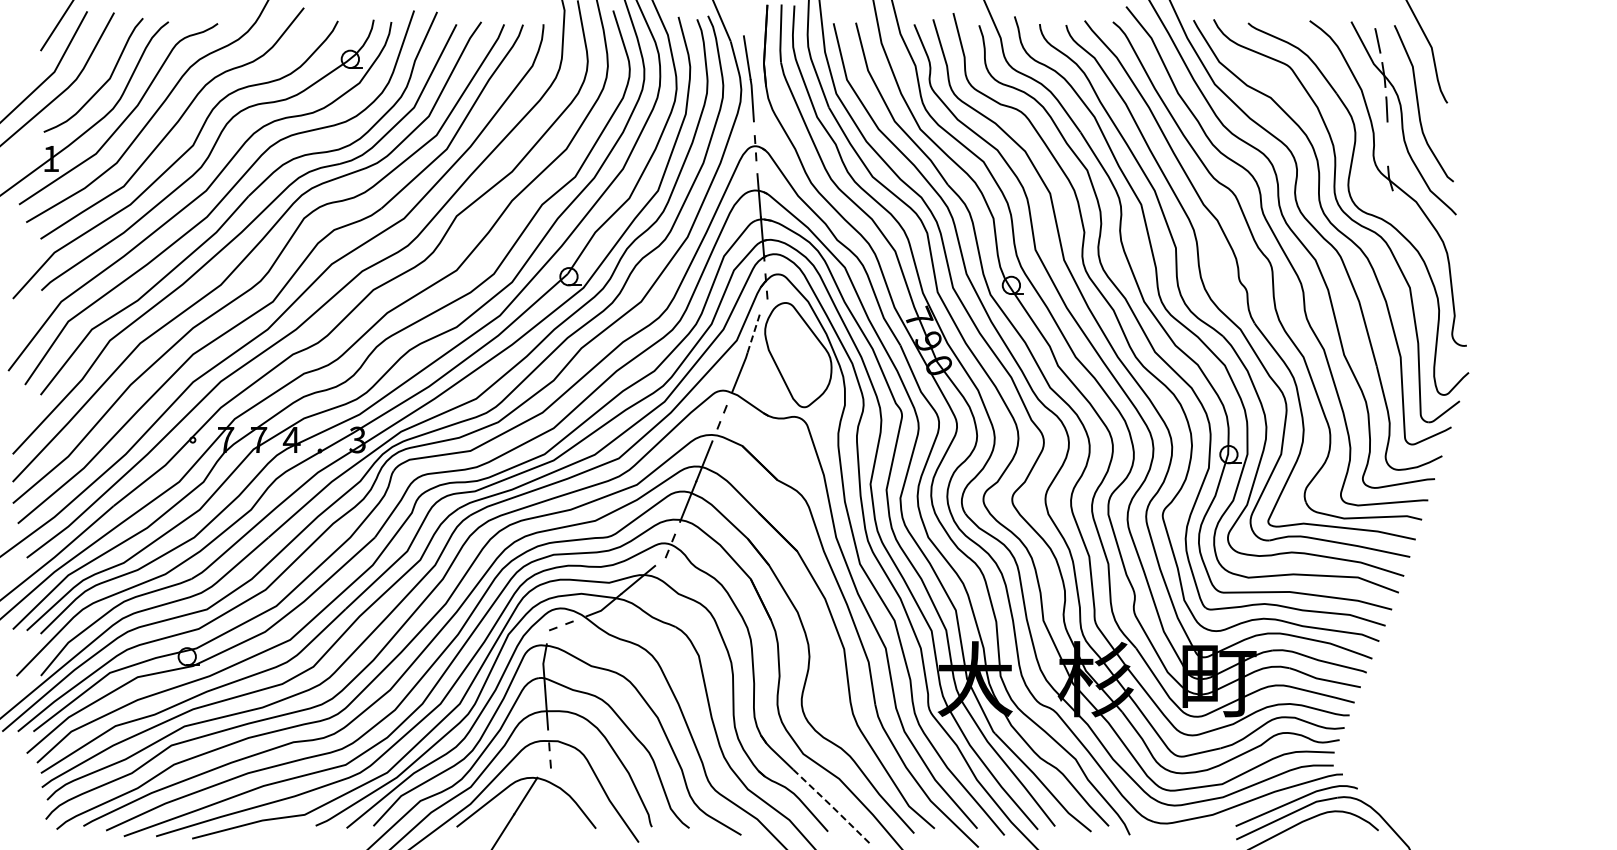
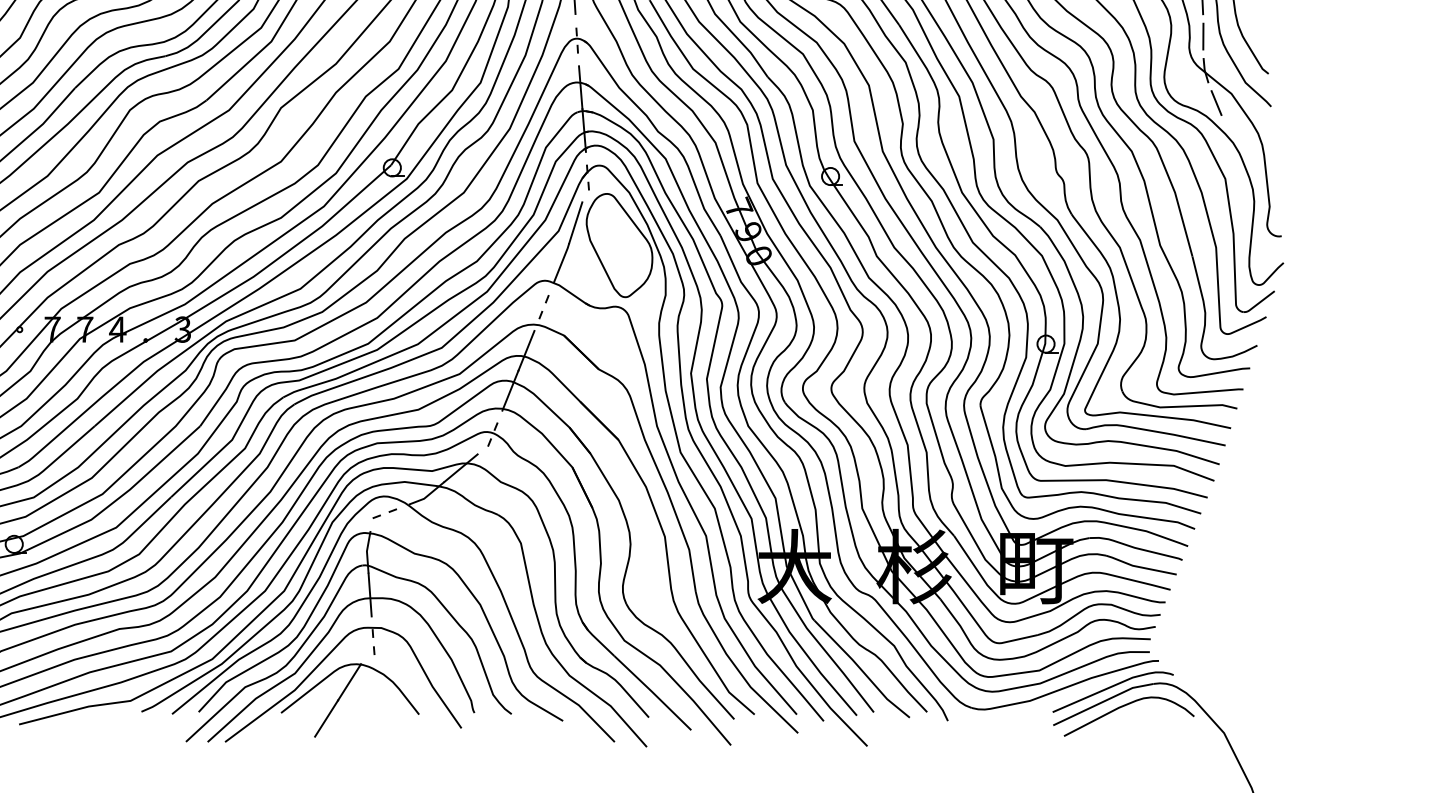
line: (1387, 144) -> (1203, 36), added
line: (1401, 211) -> (1216, 103), added
line: (754, 332) -> (576, 223), dashed -> solid
line: (831, 806) -> (652, 692), dashed -> solid

